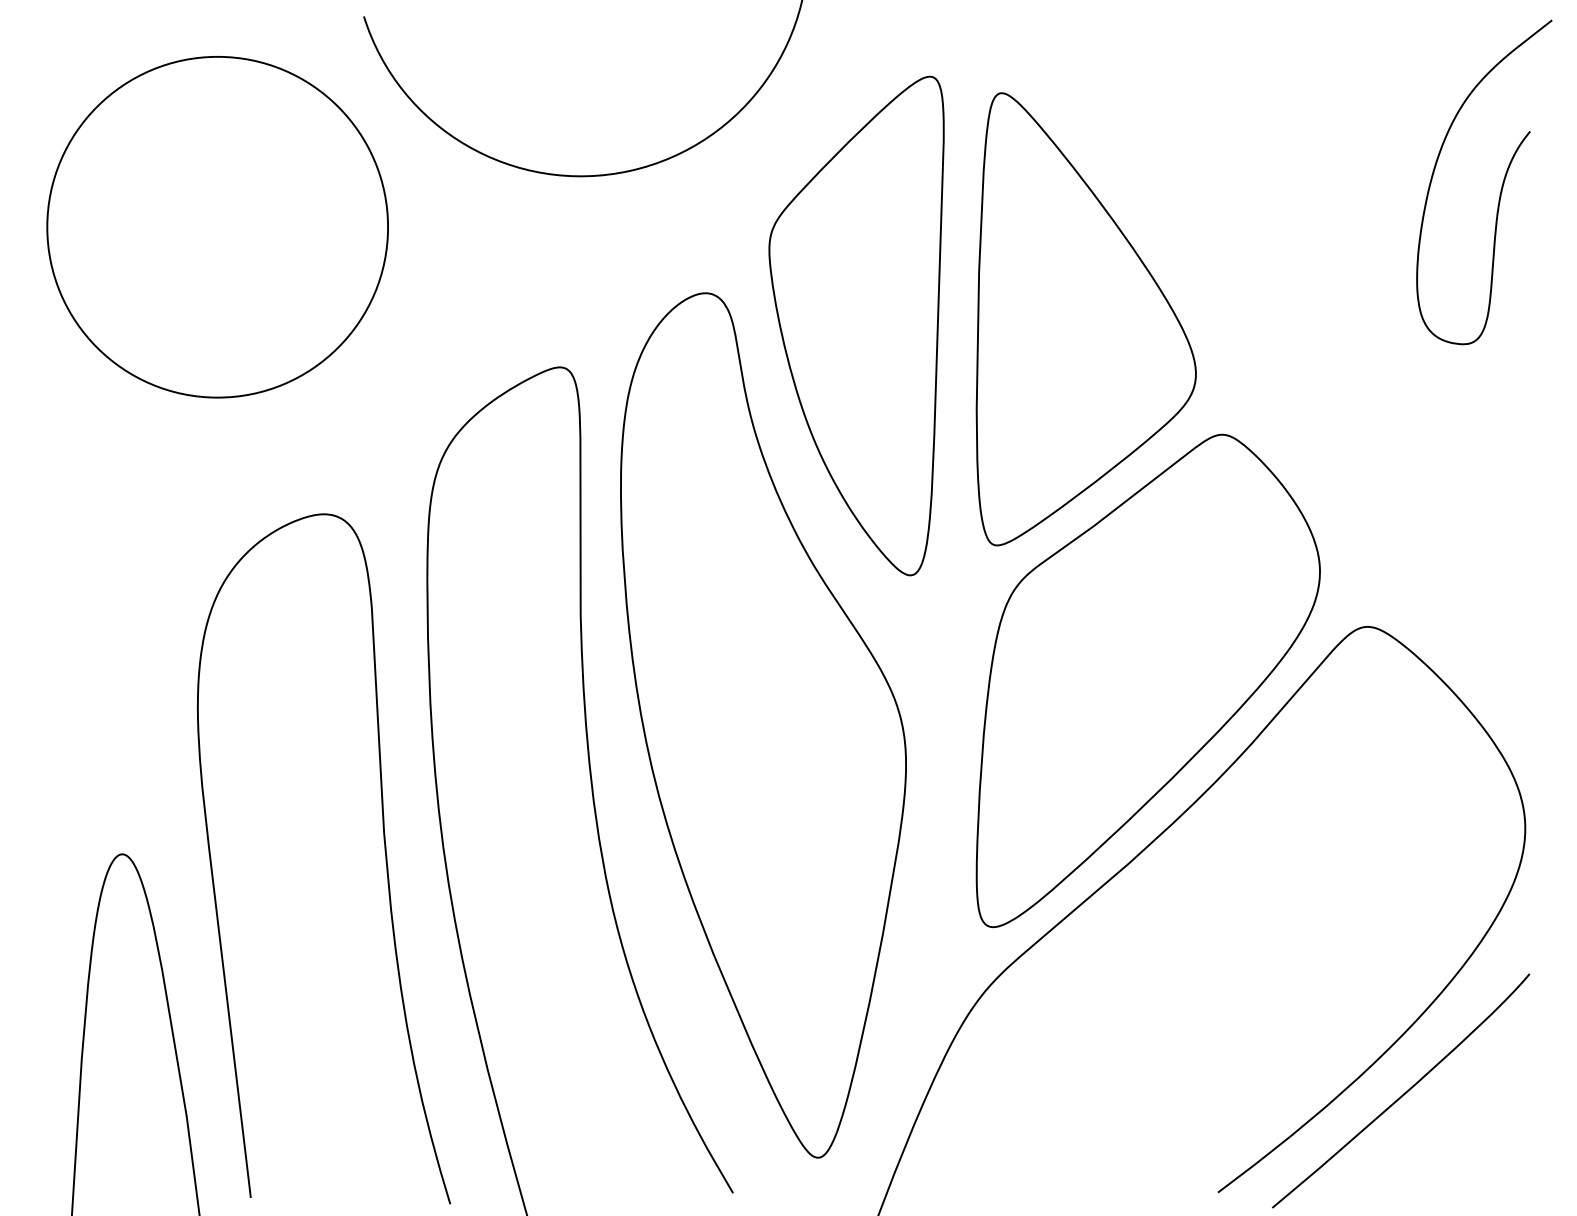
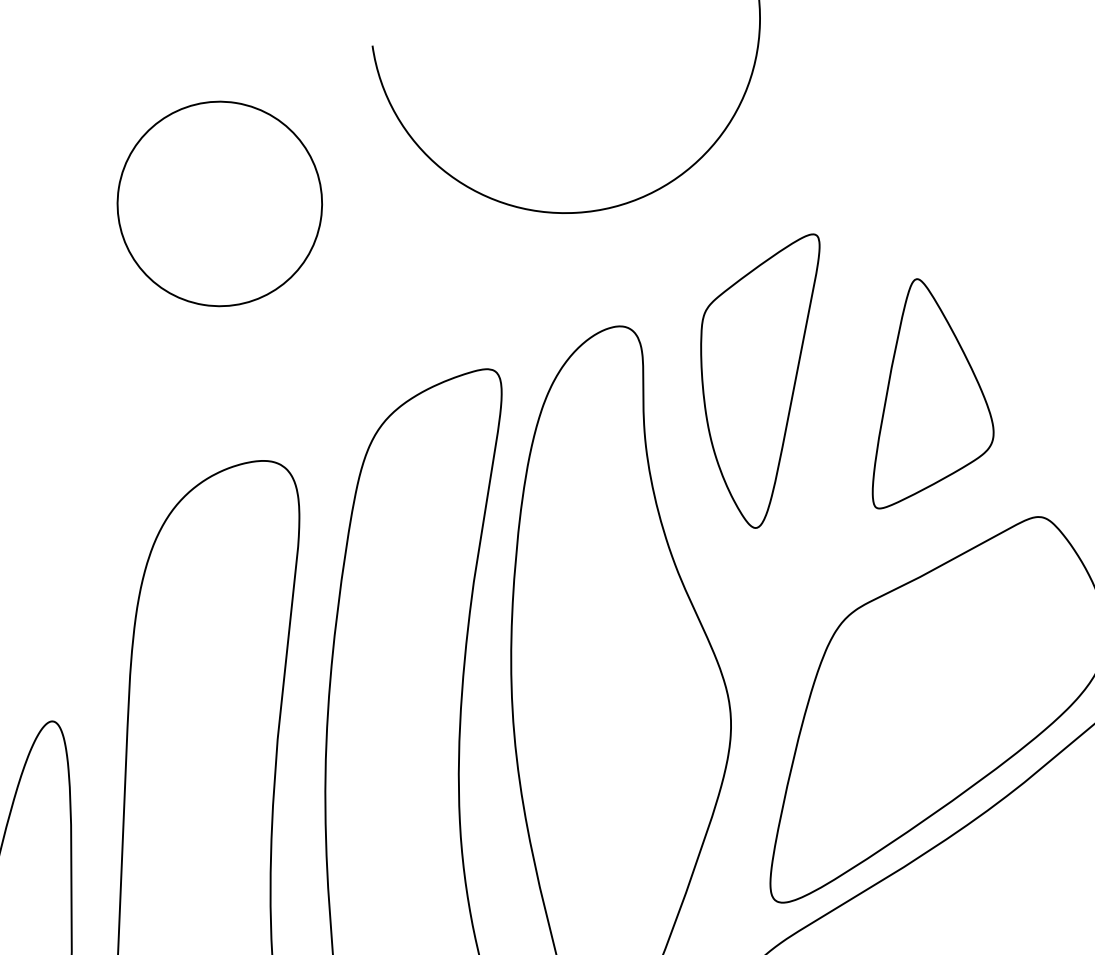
circle: (217, 226) -> (219, 203), size x0.7
part: (1085, 319) -> (941, 400), size x0.6
part: (856, 325) -> (746, 374), size x0.7

